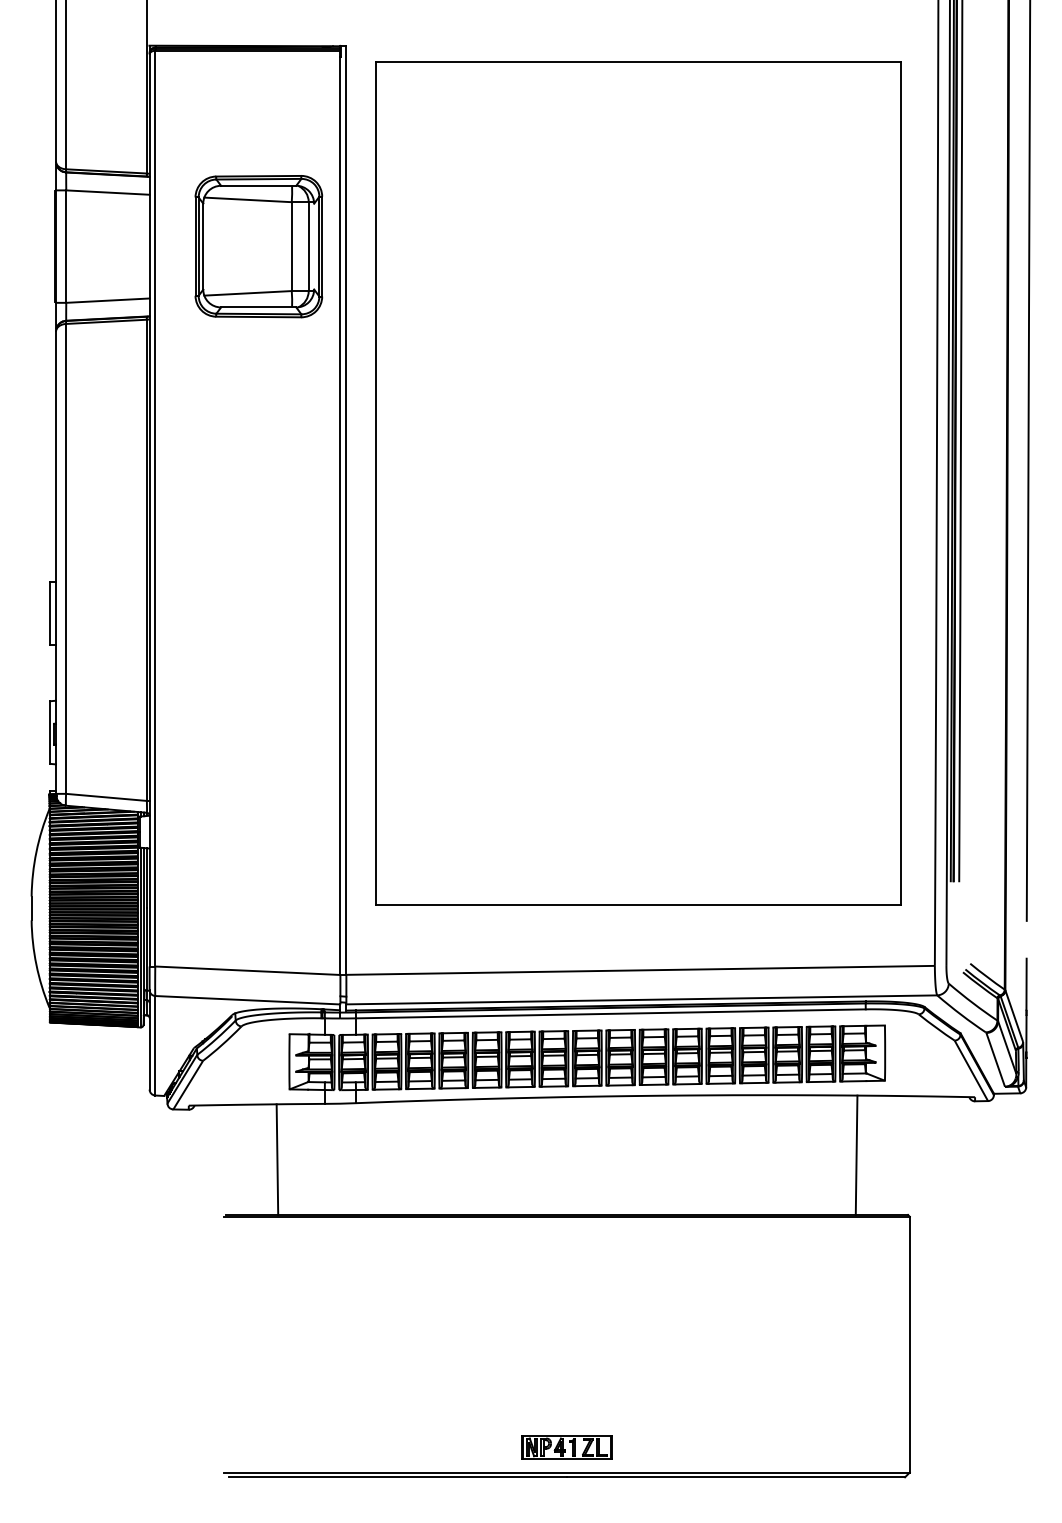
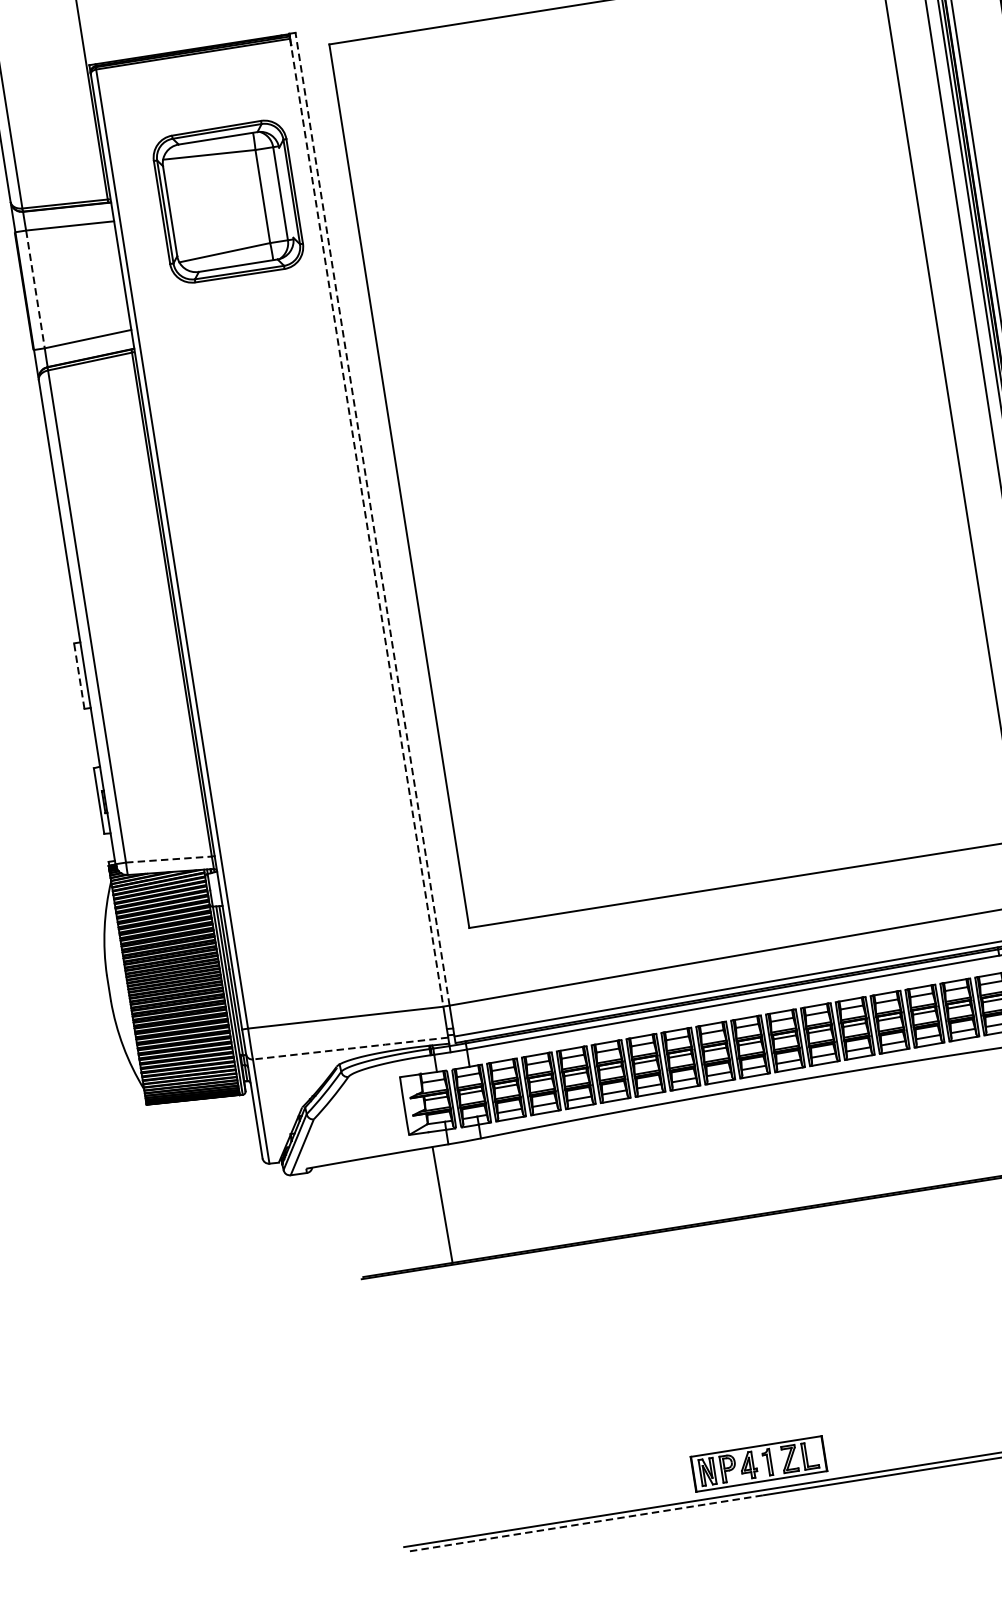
part: (258, 246) -> (227, 201), moved
line: (66, 247) -> (35, 290), solid -> dashed
line: (346, 510) -> (372, 519), solid -> dashed
line: (340, 513) -> (366, 523), solid -> dashed
line: (50, 612) -> (79, 675), solid -> dashed
line: (106, 797) -> (168, 859), solid -> dashed
line: (248, 1000) -> (351, 1048), solid -> dashed
line: (277, 1159) -> (442, 1204), moved
part: (566, 1447) -> (758, 1464), size x1.4
line: (398, 1477) -> (587, 1523), solid -> dashed

